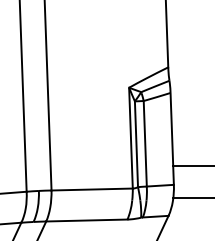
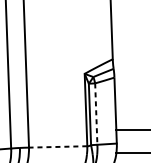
line: (145, 143) -> (96, 113), solid -> dashed
line: (92, 189) -> (58, 146), solid -> dashed

